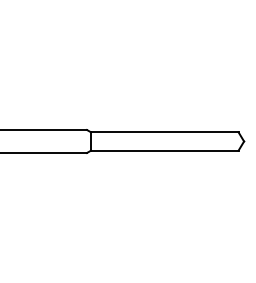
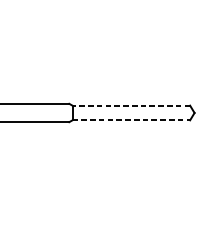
line: (164, 132) -> (131, 105), solid -> dashed
line: (164, 150) -> (131, 120), solid -> dashed

